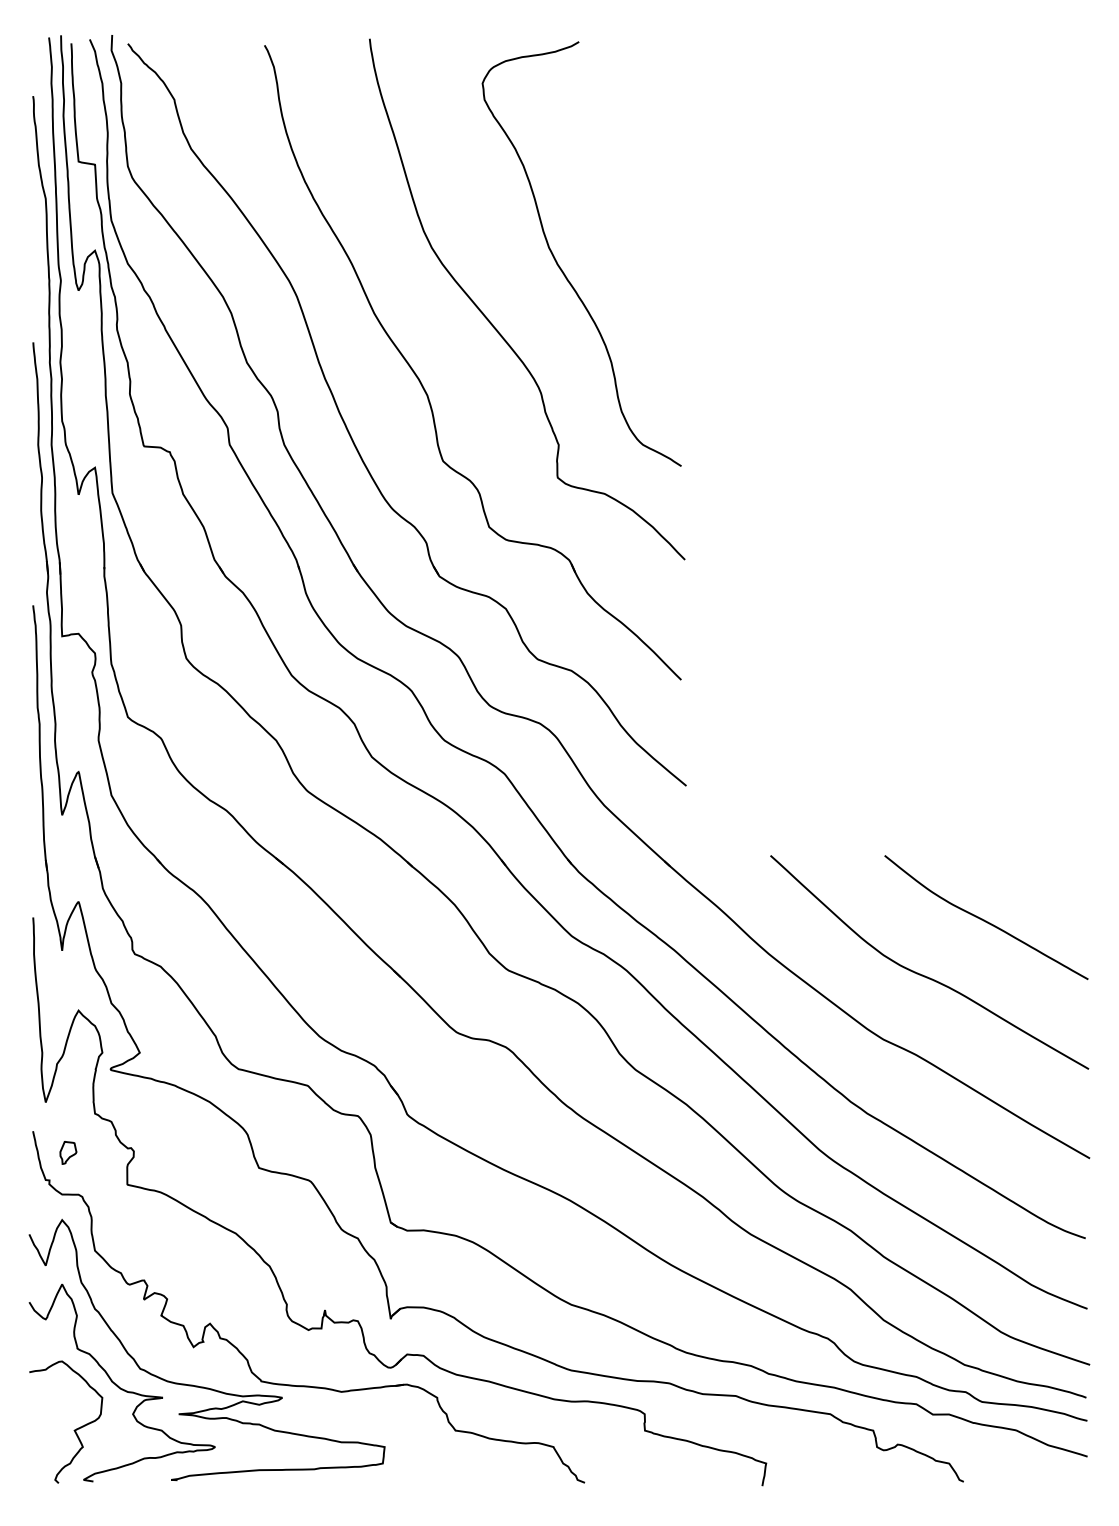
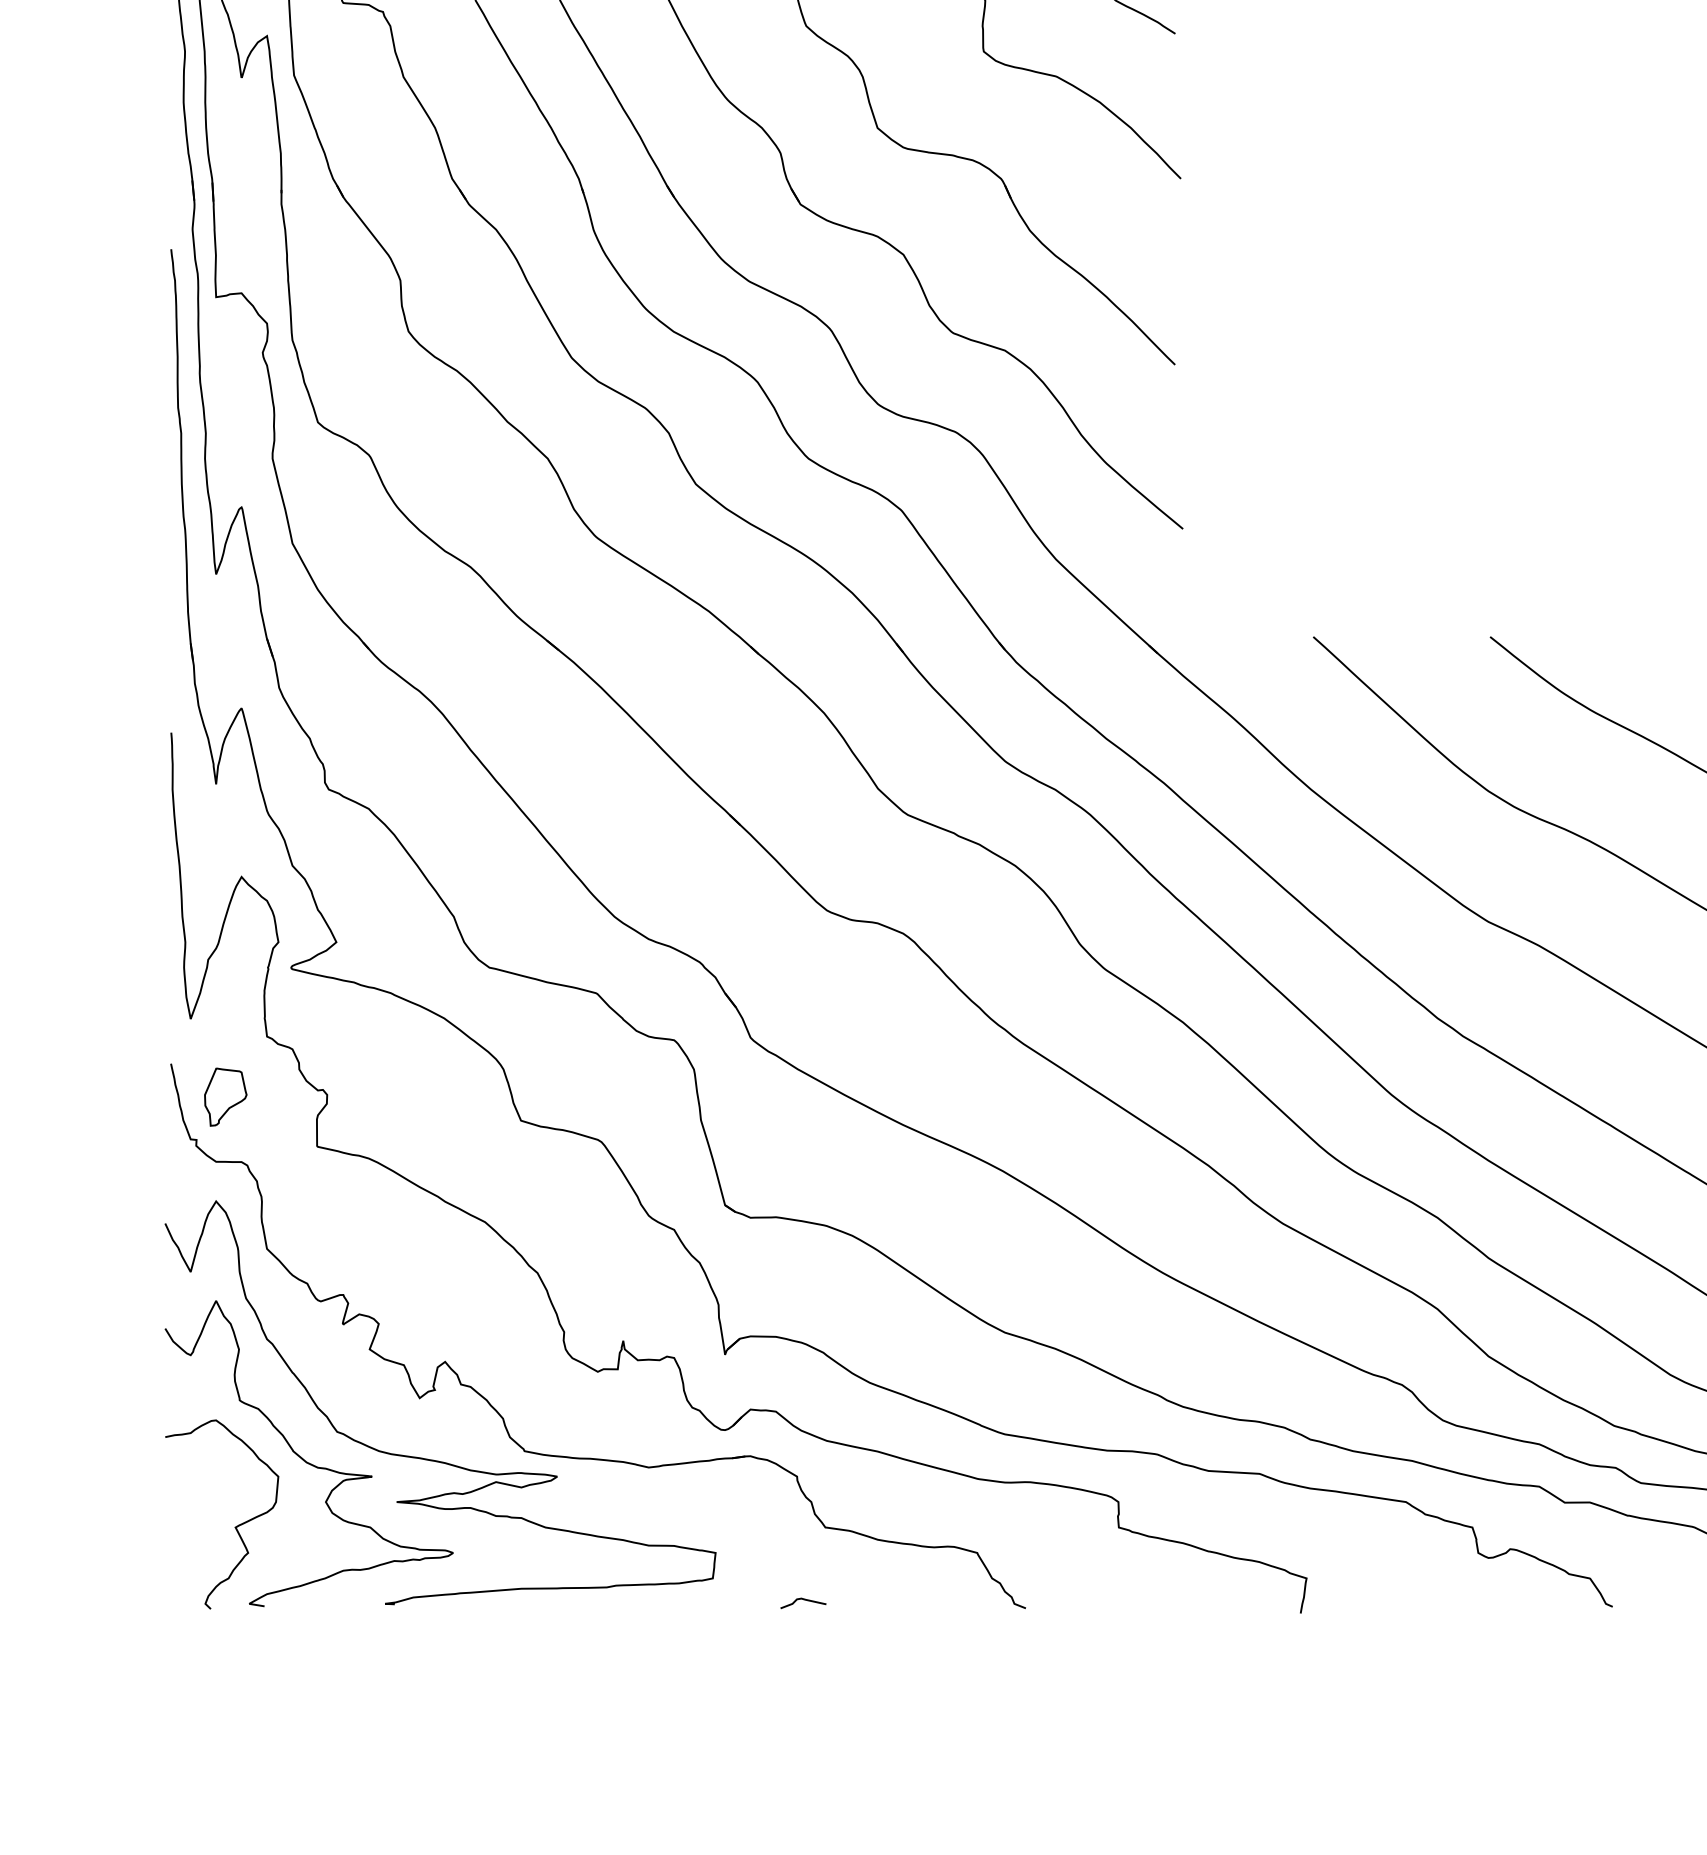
part: (68, 1152) -> (225, 1096), size x1.67
curve: (442, 1478) -> (805, 1601), added

